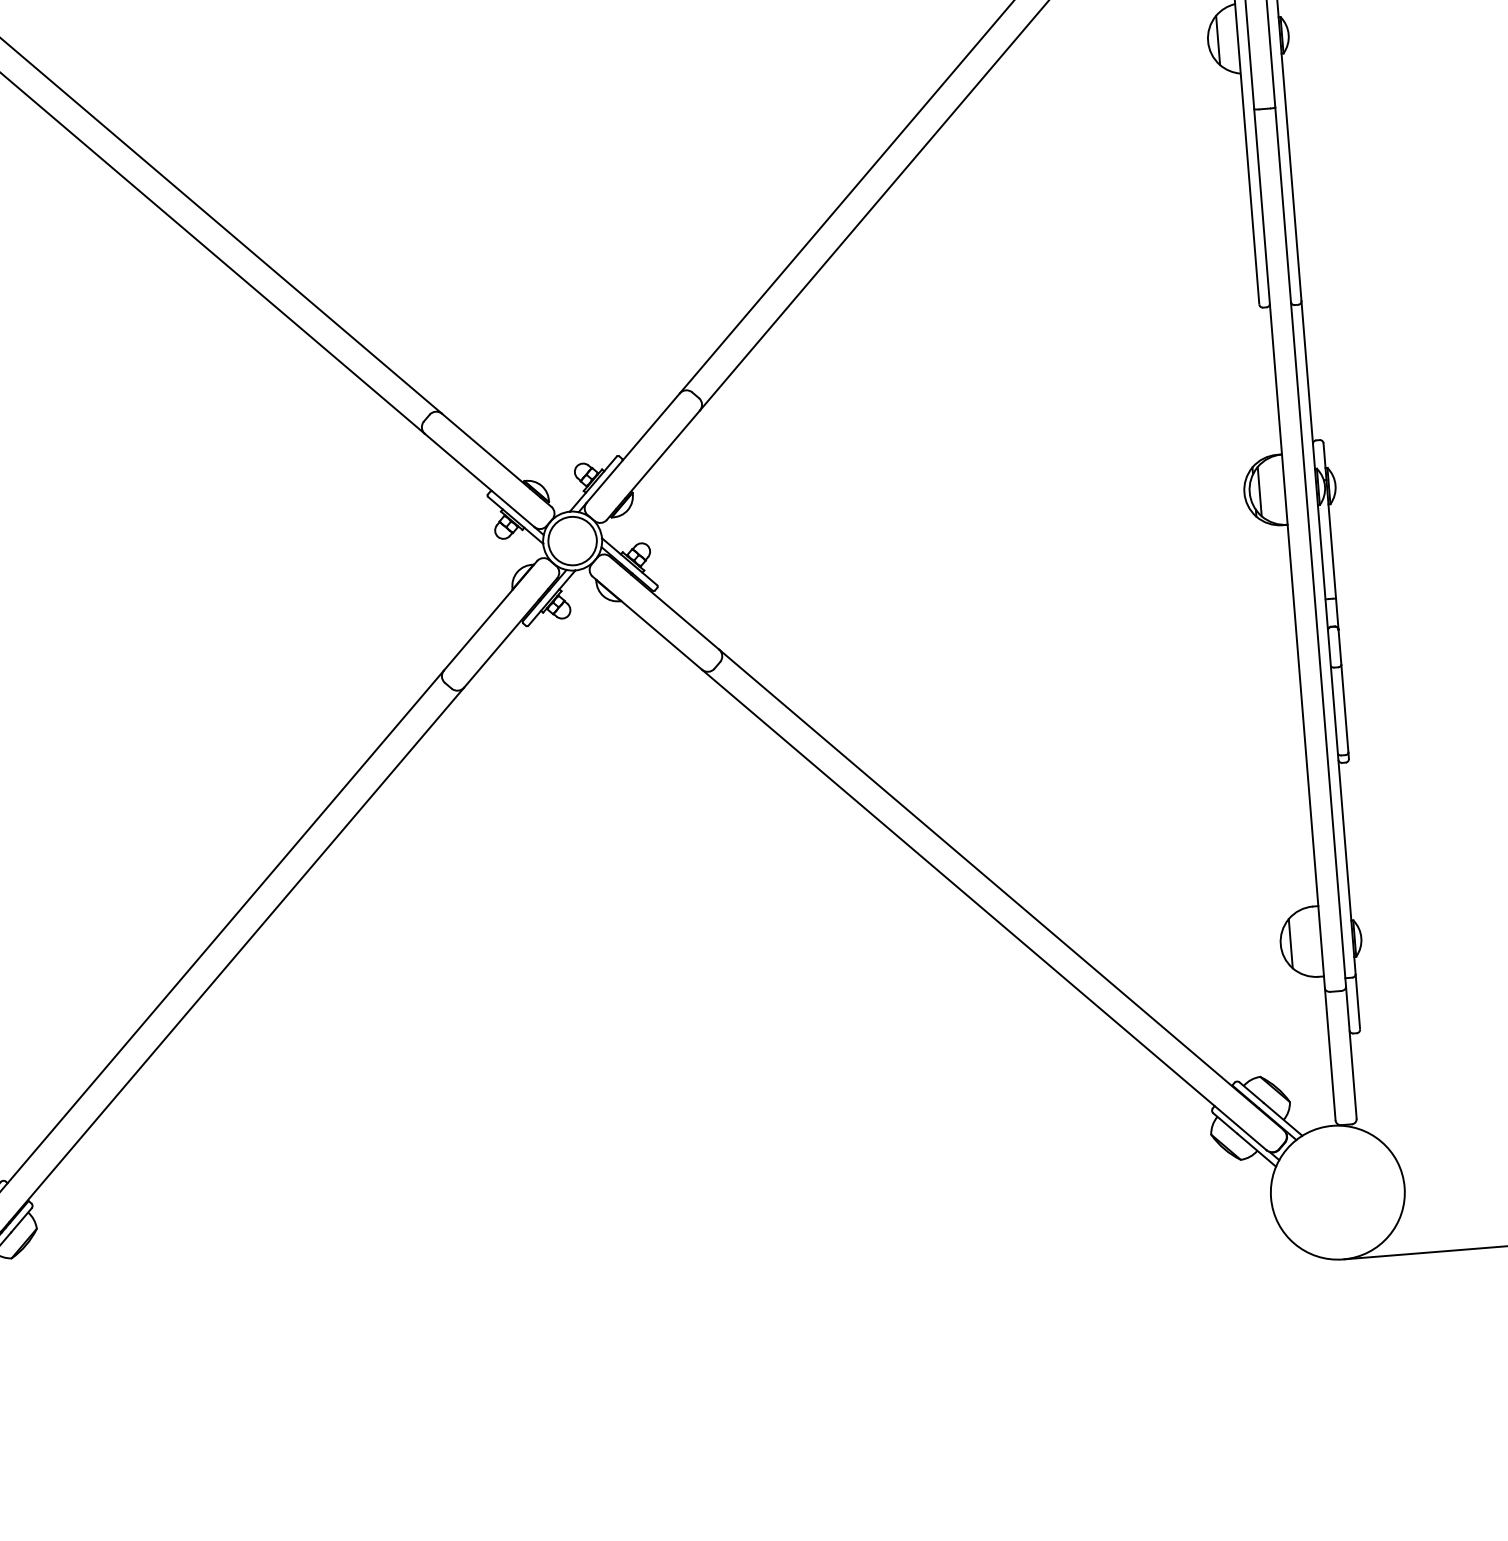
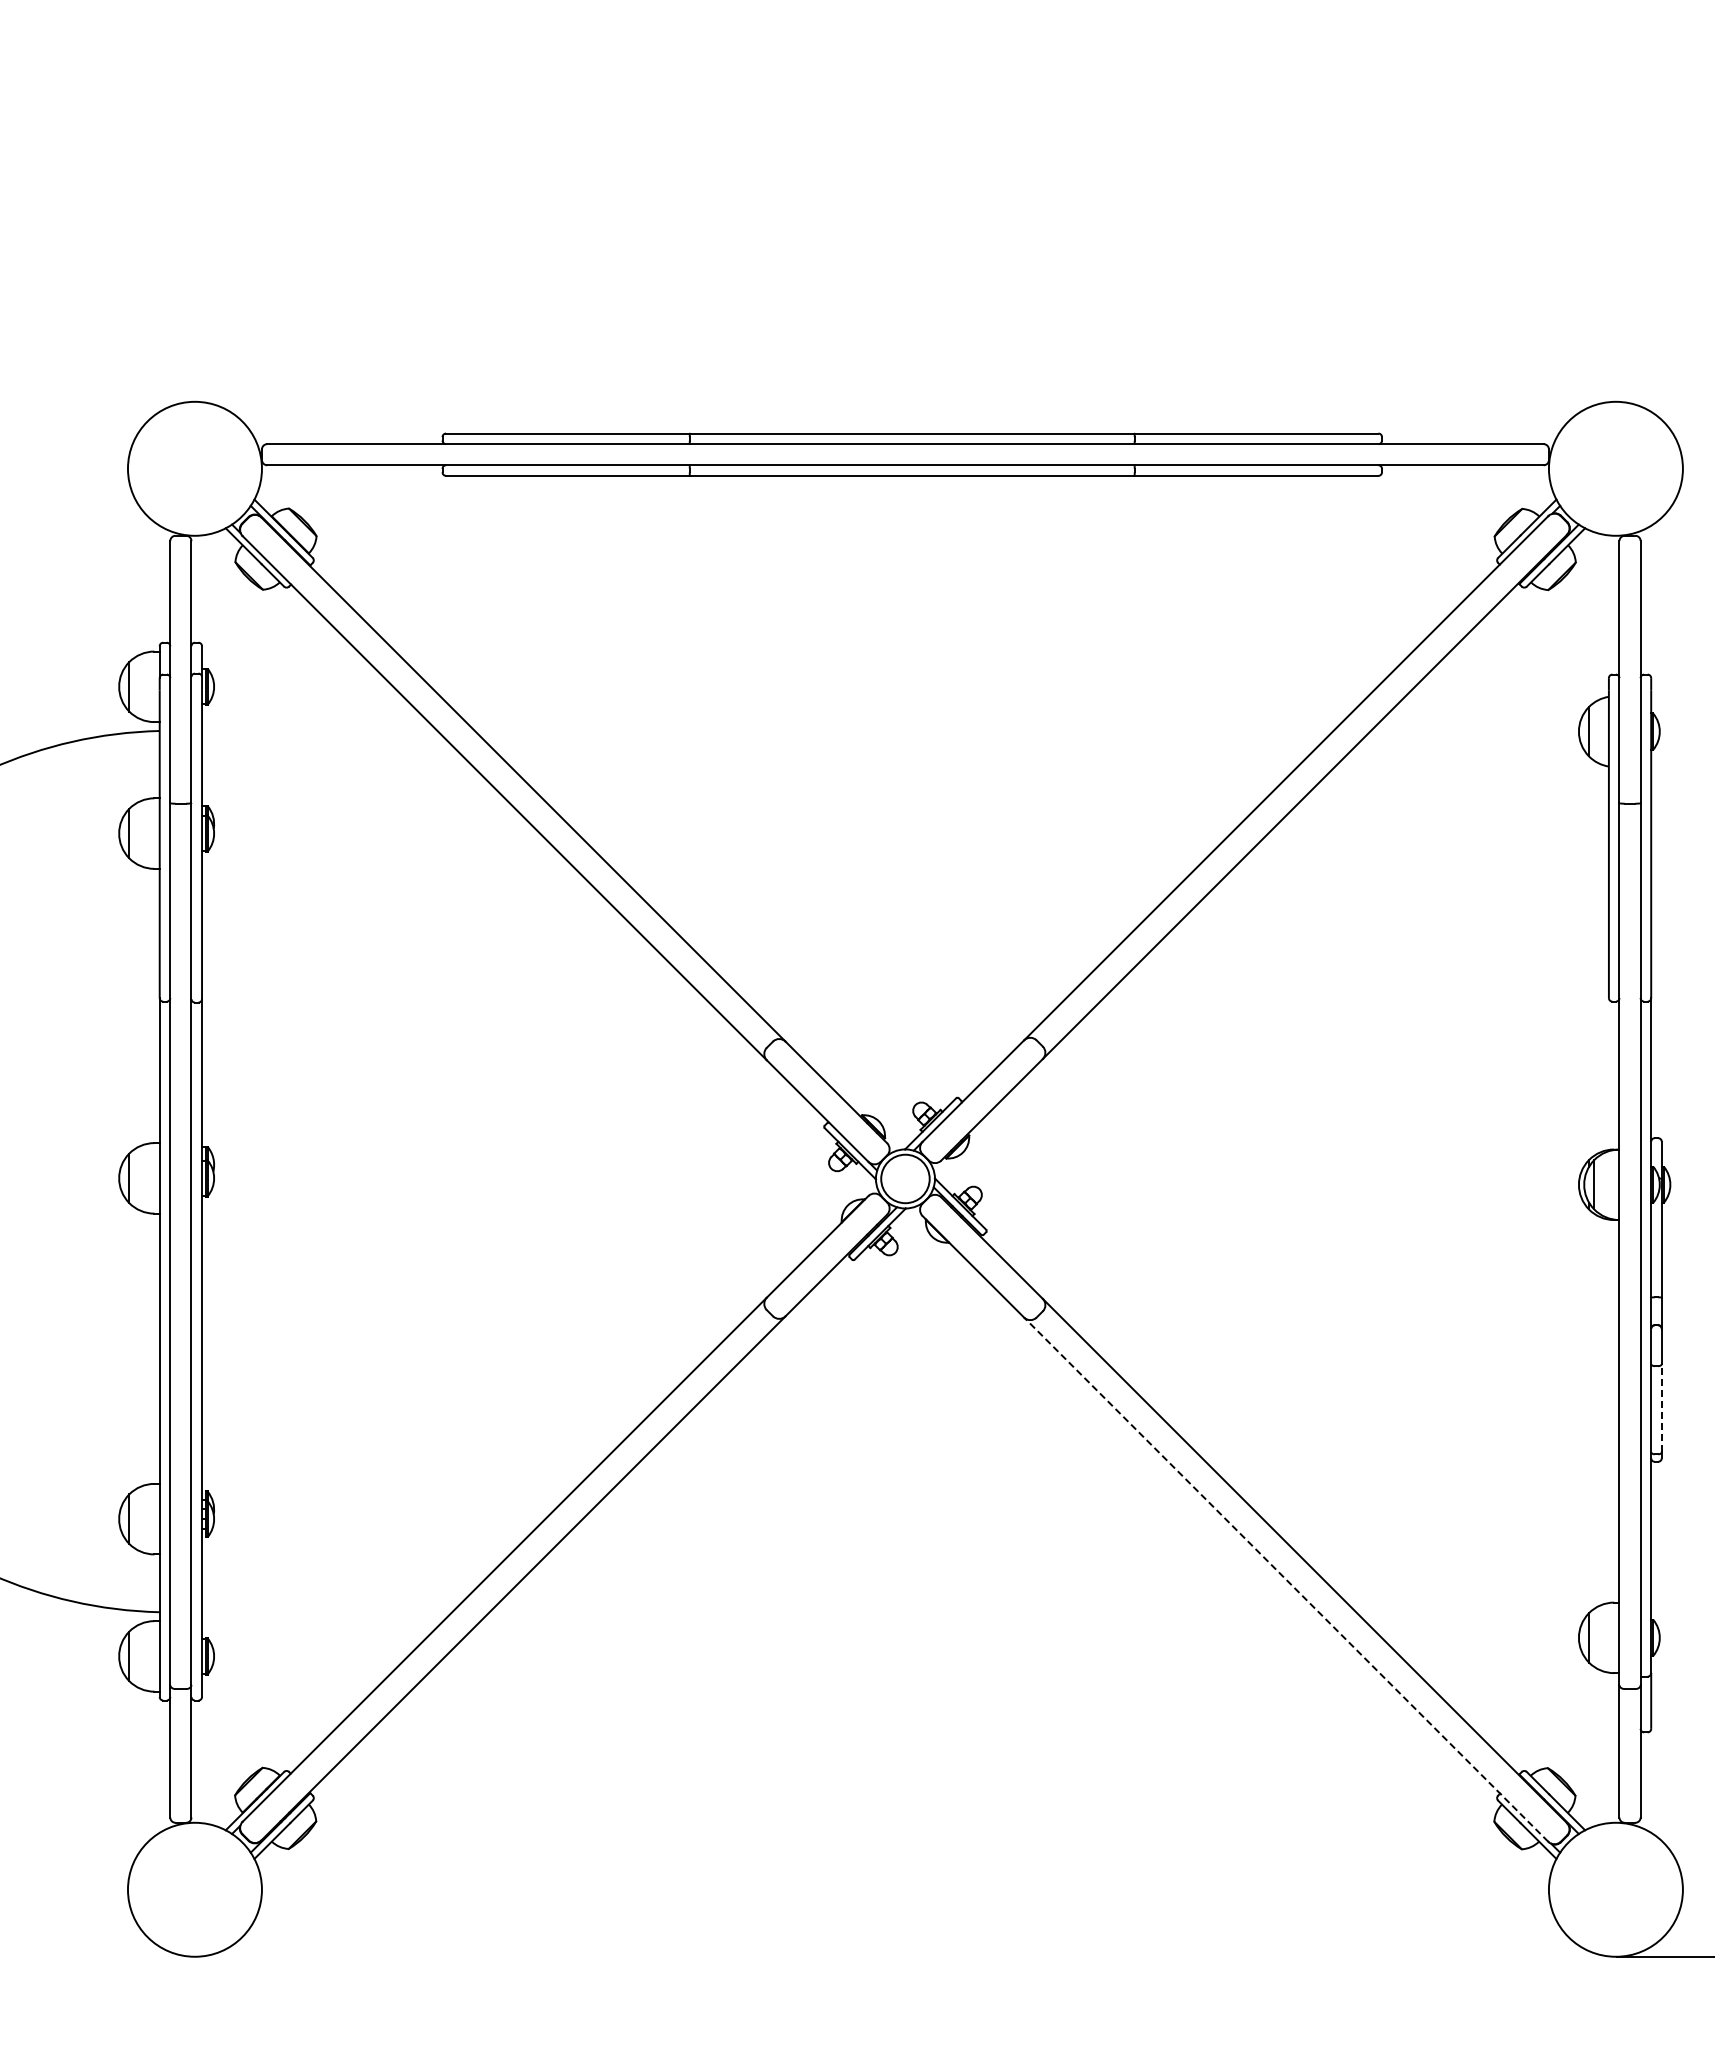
line: (1344, 708) -> (1661, 1407), solid -> dashed
line: (984, 909) -> (1286, 1579), solid -> dashed

